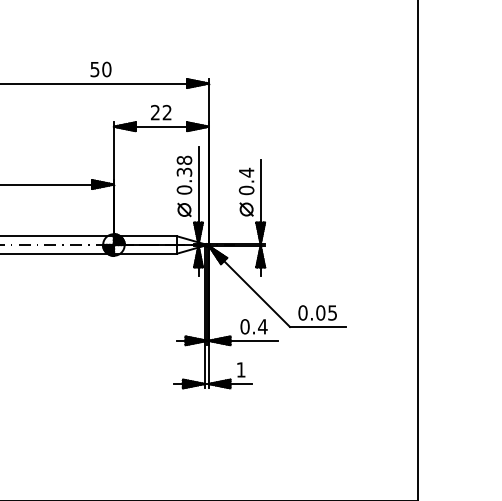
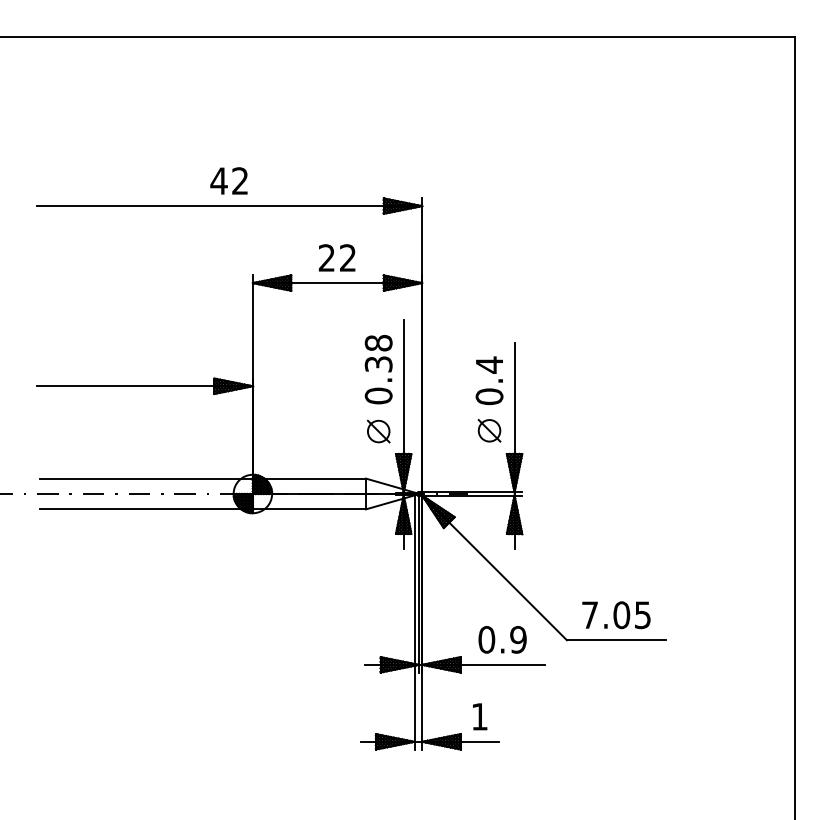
text: (100, 69) -> (228, 181), 50 -> 42
text: (302, 312) -> (589, 614), 0.05 -> 7.05
text: (262, 326) -> (517, 639), 0.4 -> 0.9

